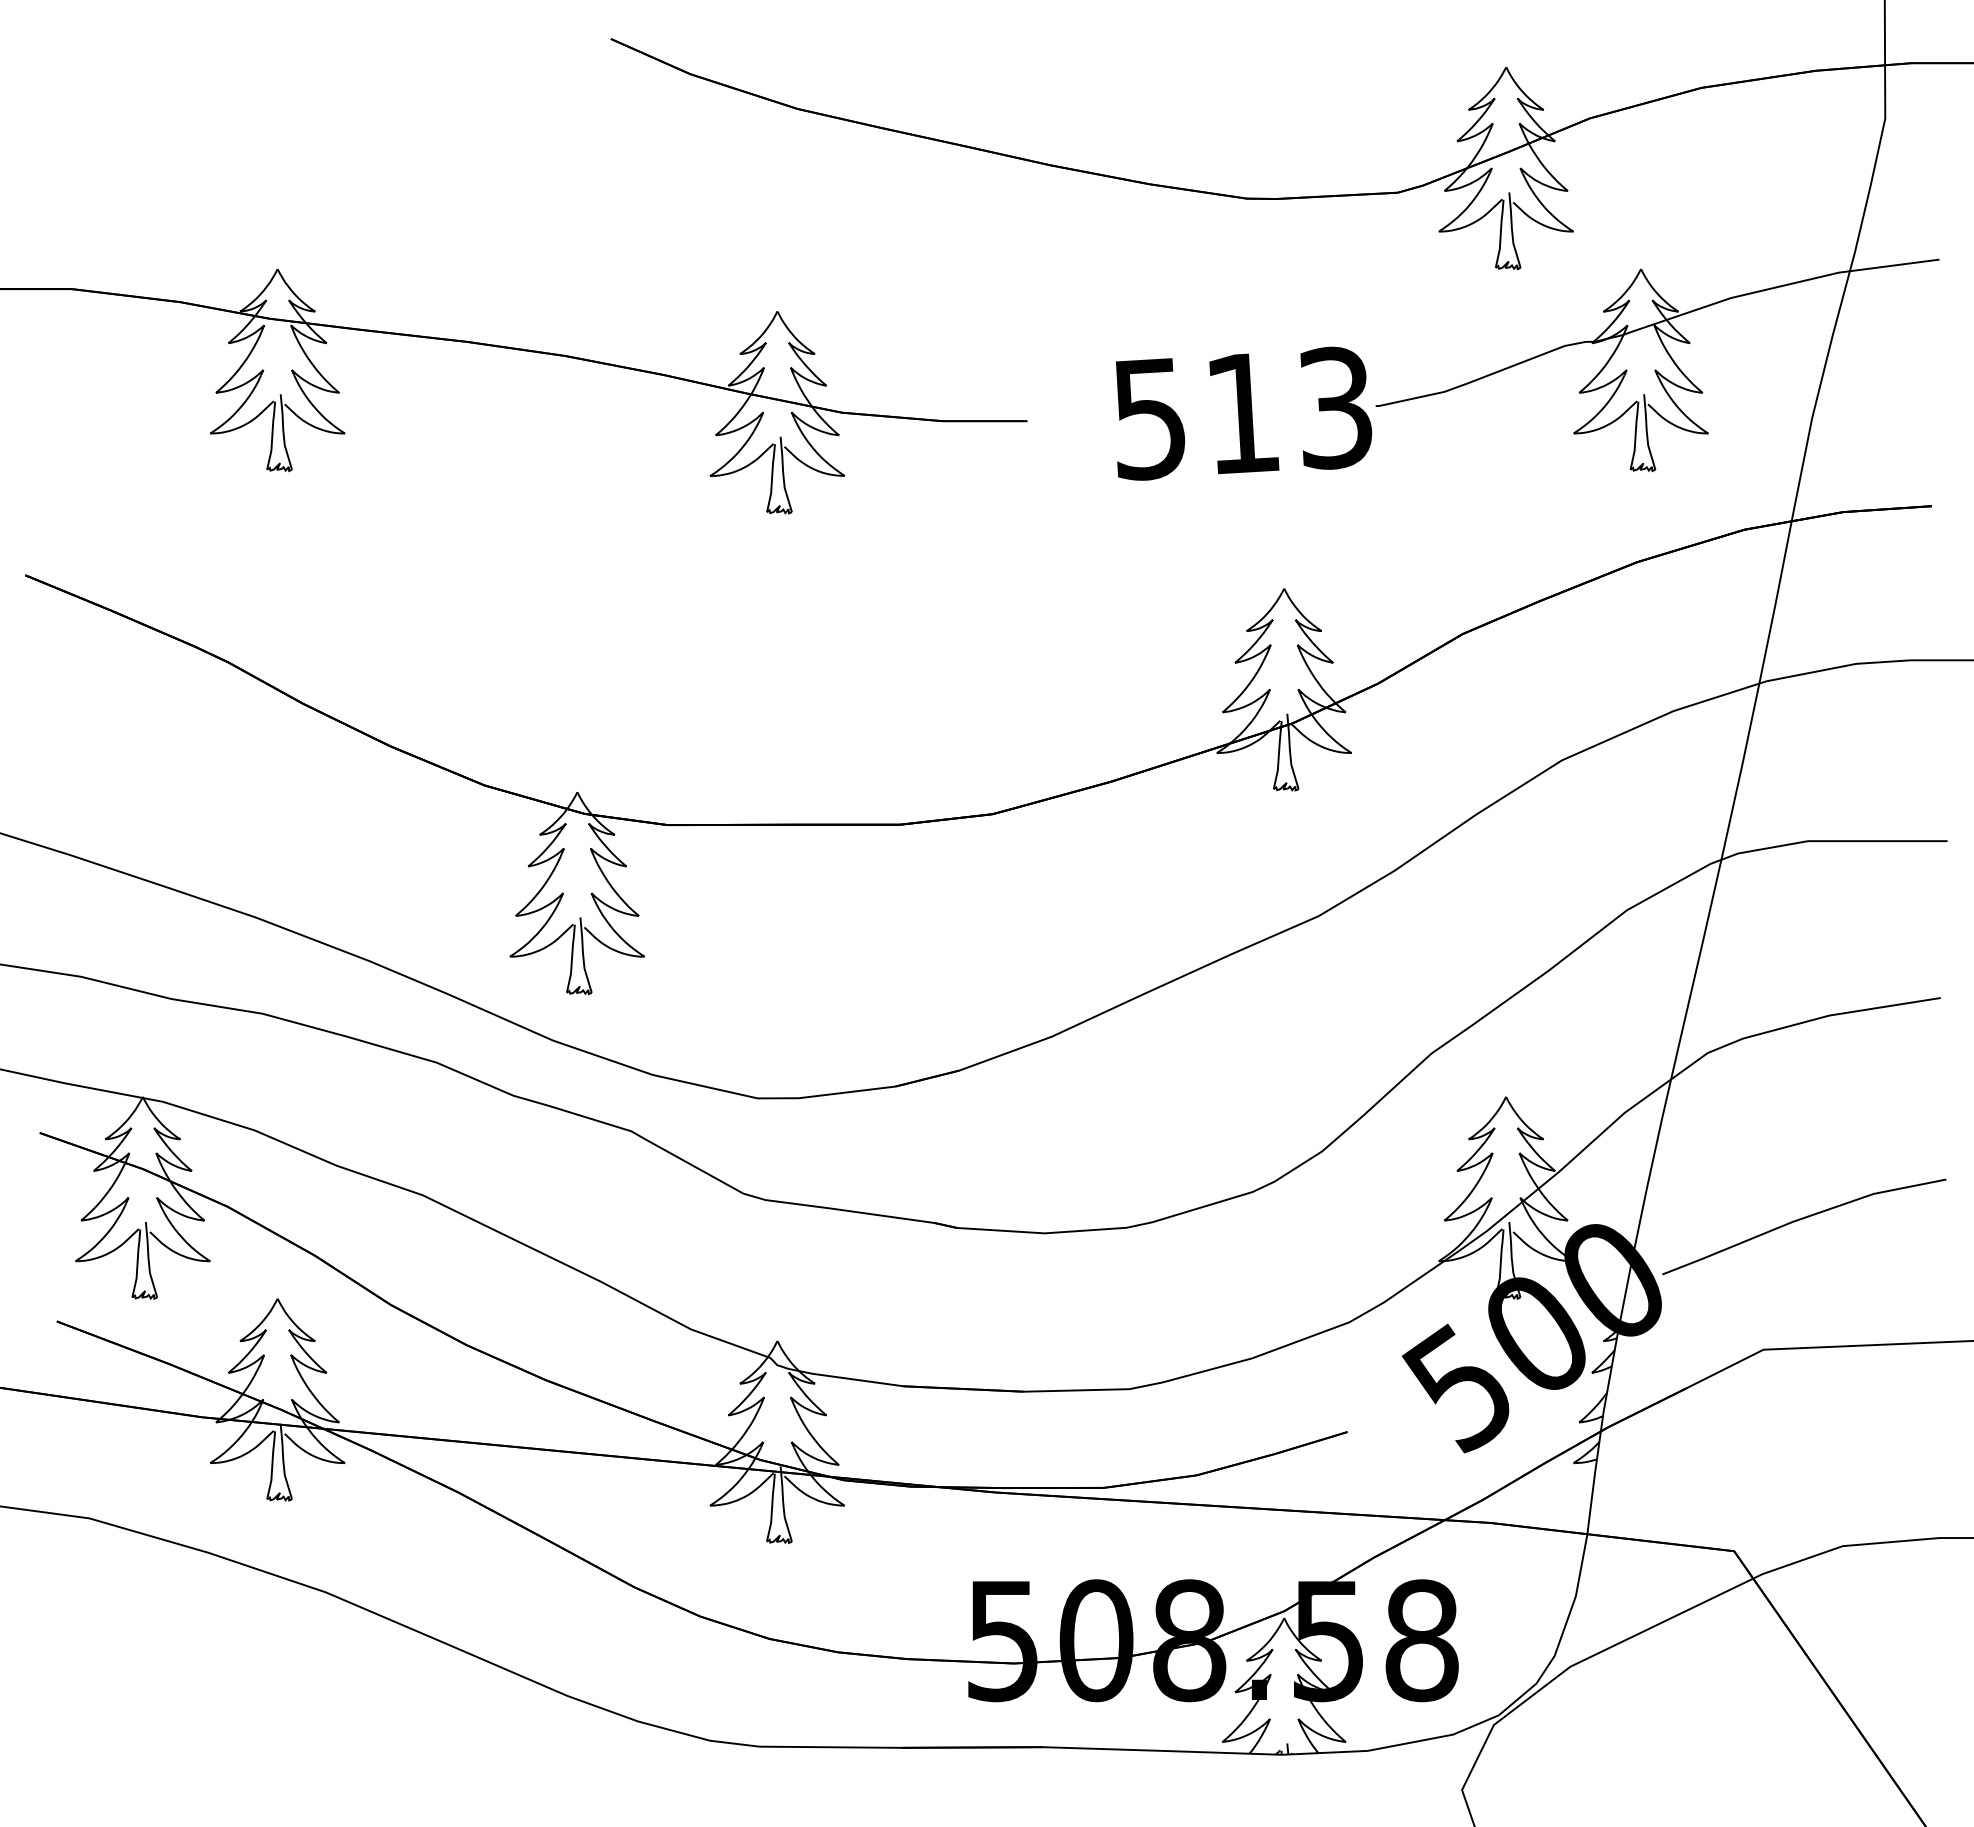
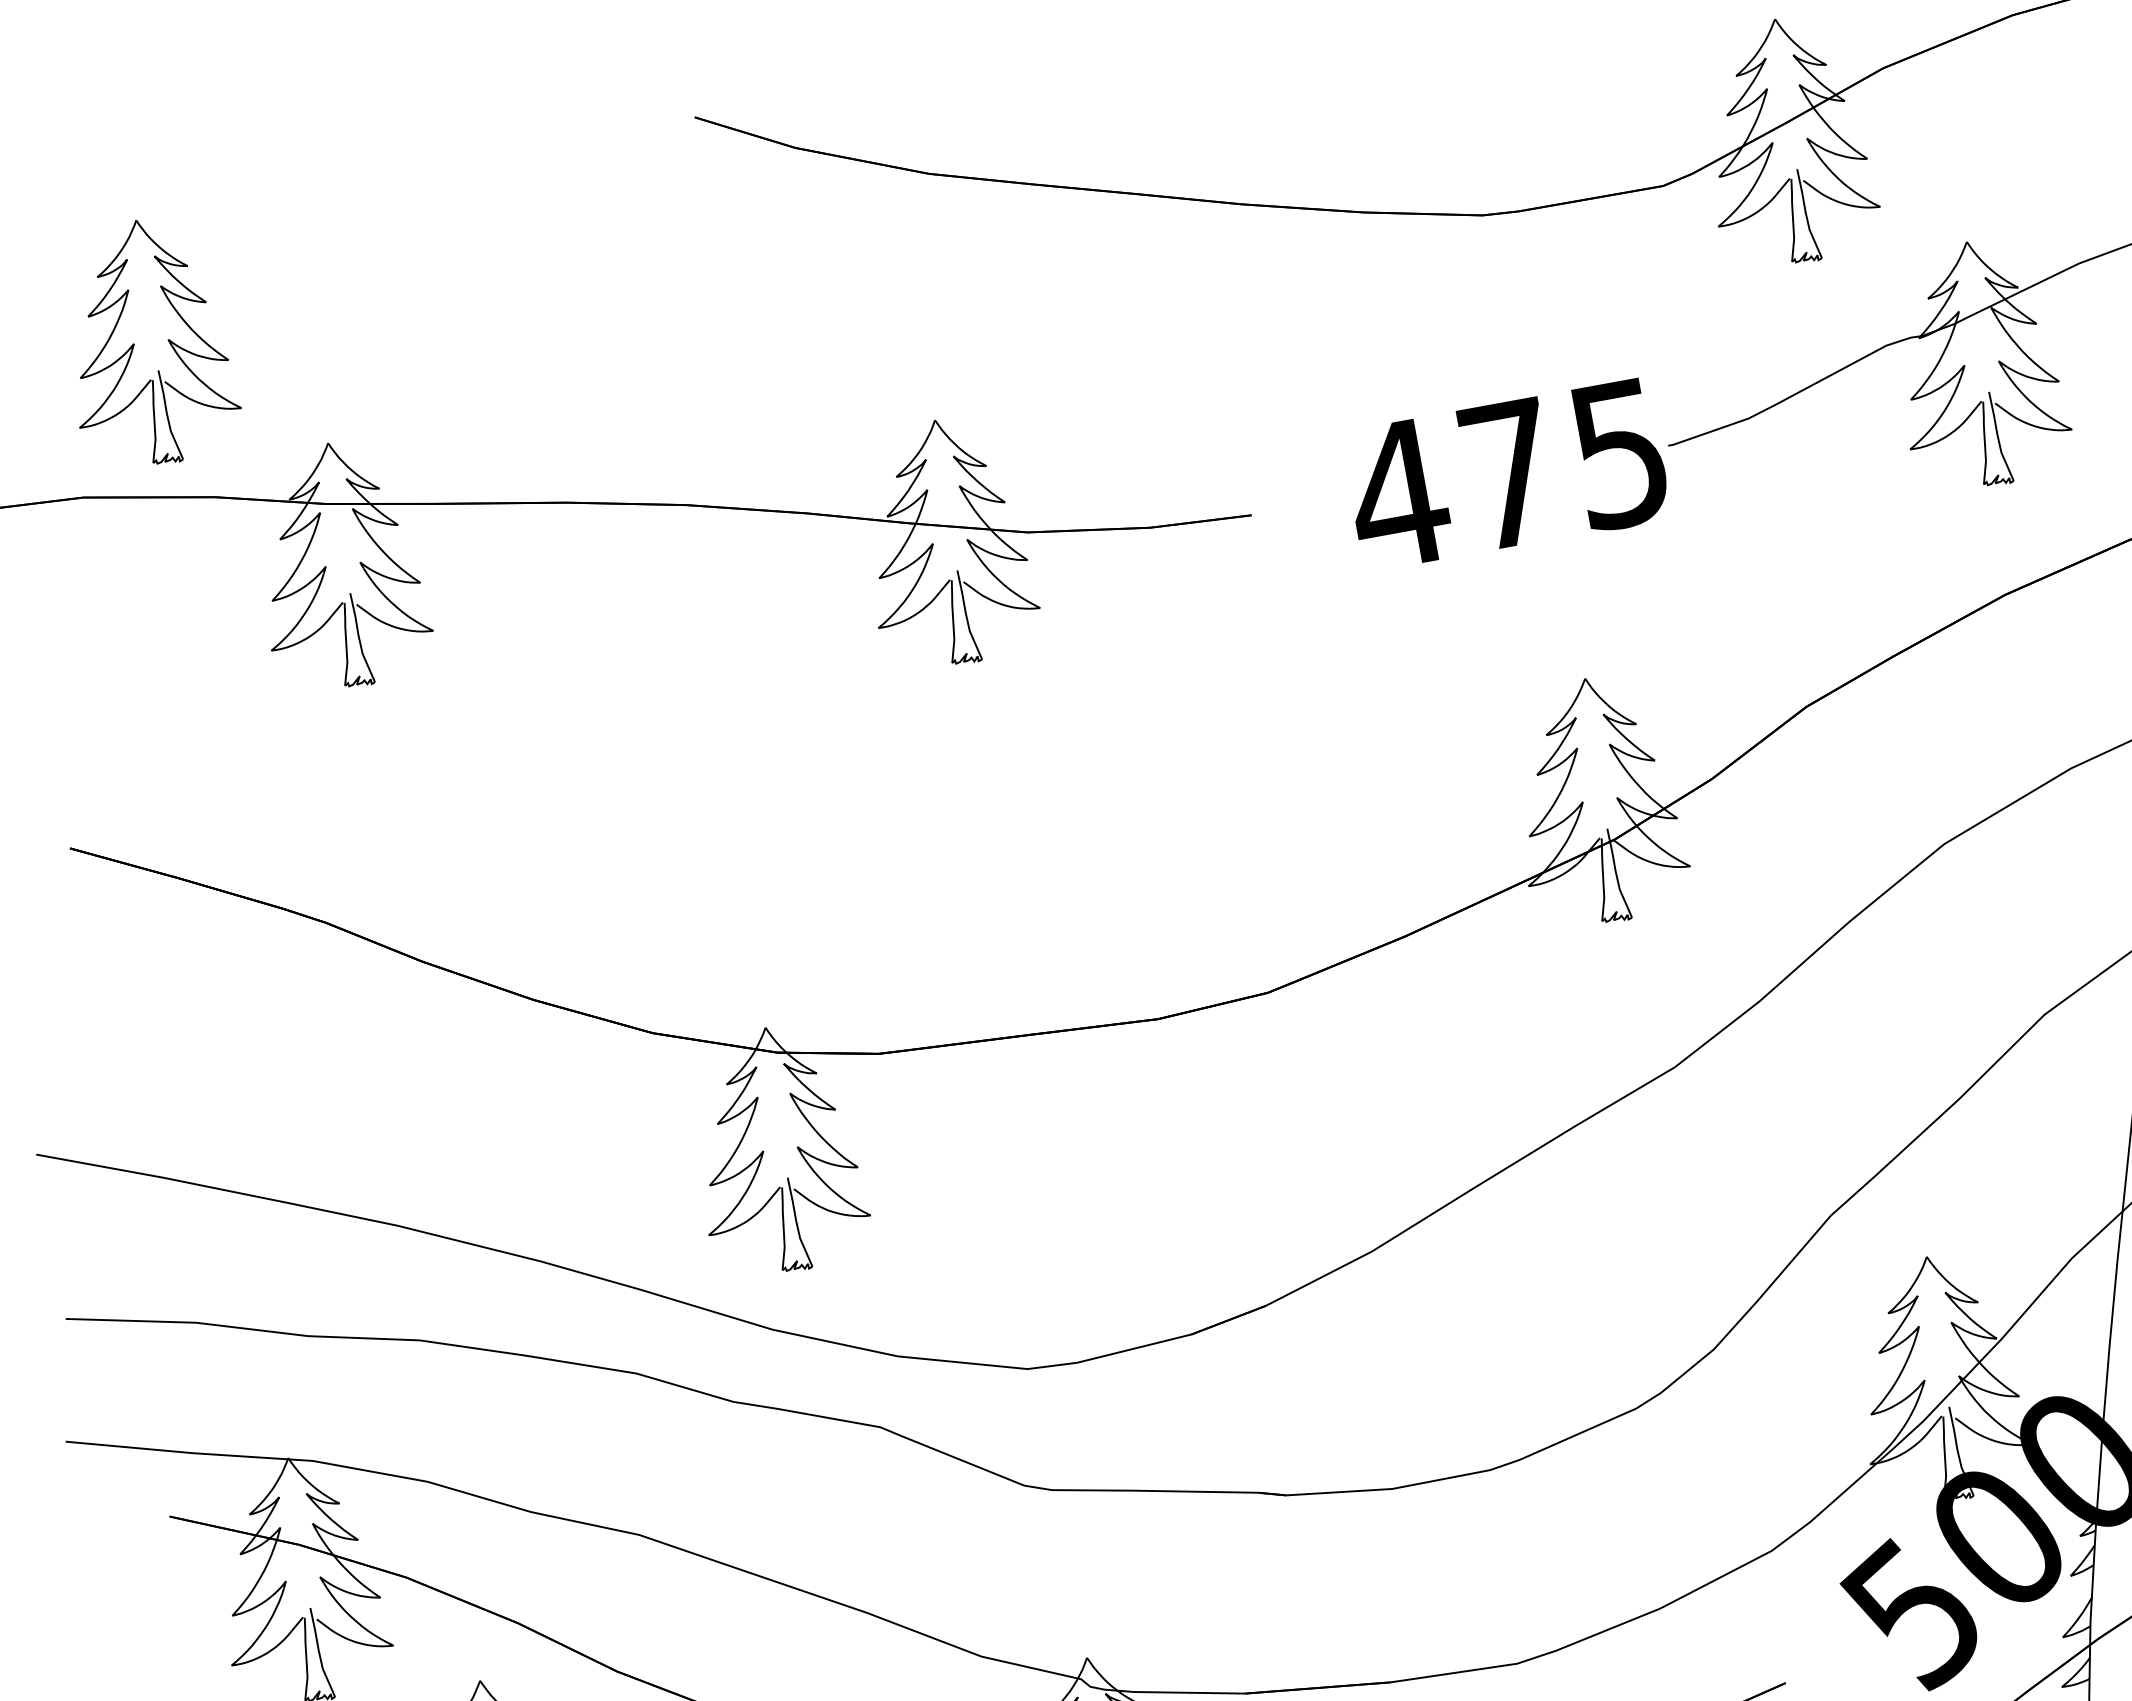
part: (129, 168) -> (135, 344), added
text: (1241, 413) -> (1507, 474), 513 -> 475

